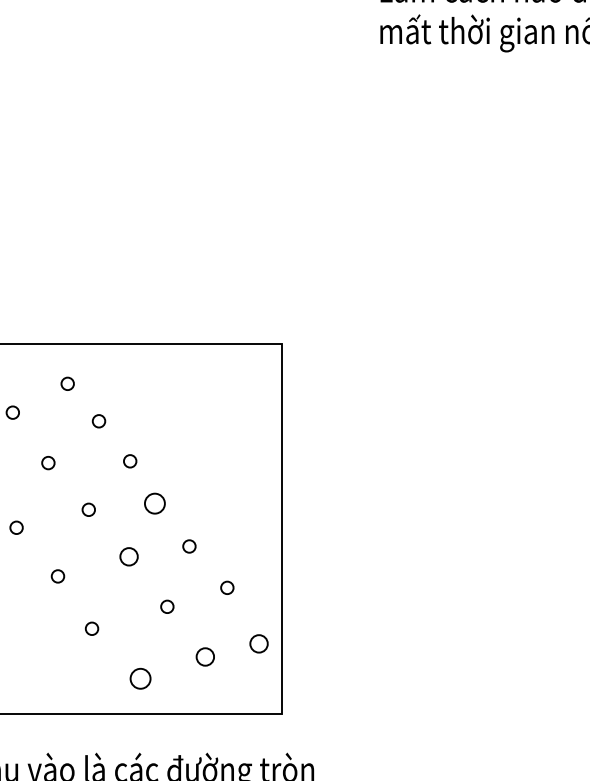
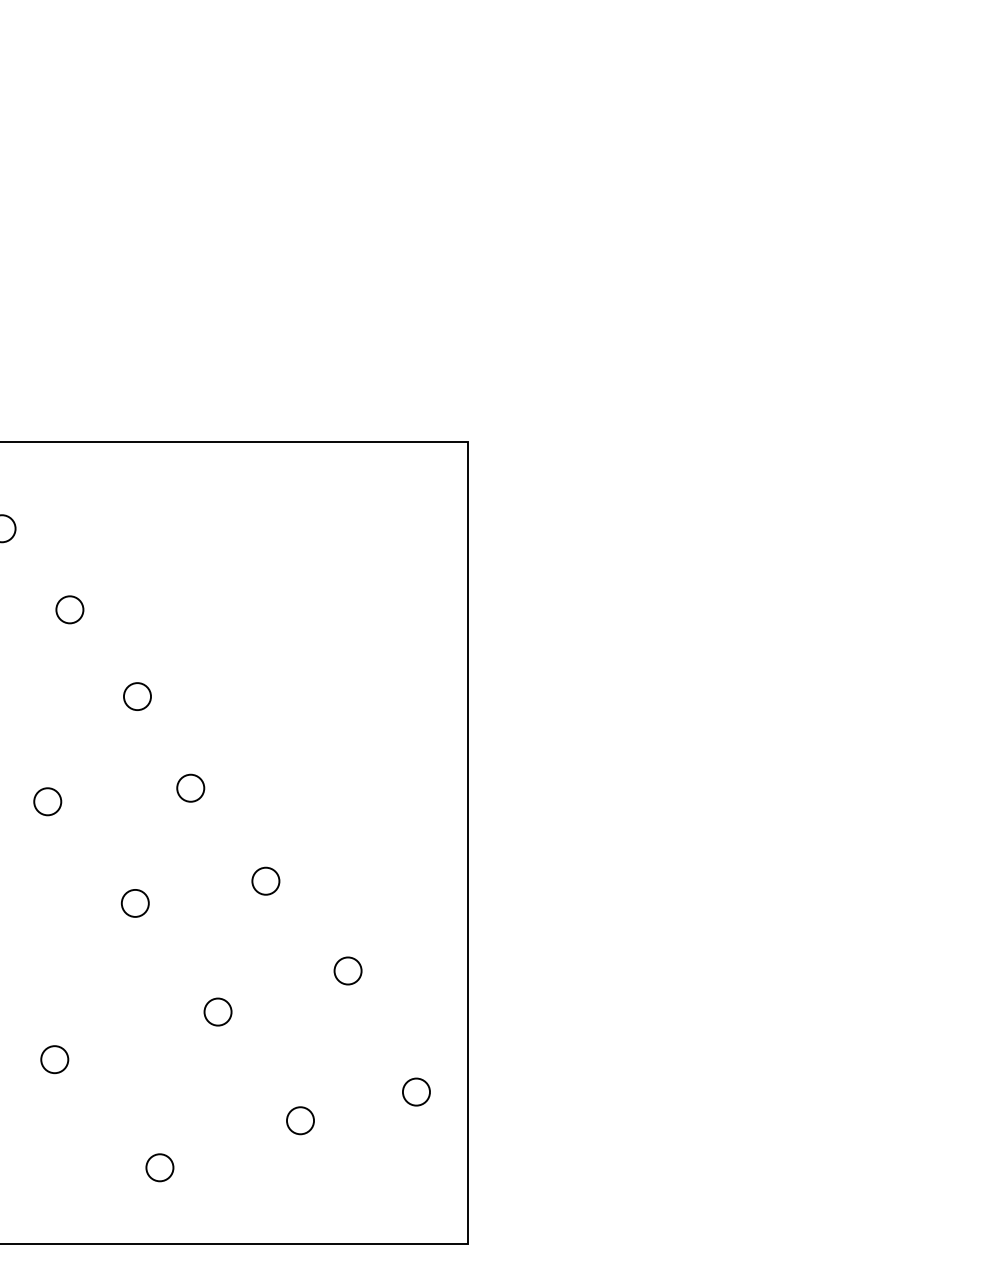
circle: (154, 503) -> (190, 788), size x0.62
circle: (129, 556) -> (135, 902), size x0.71
circle: (258, 643) -> (415, 1091), size x0.71
circle: (205, 656) -> (300, 1119), size x0.71
circle: (140, 678) -> (159, 1167), size x0.62

